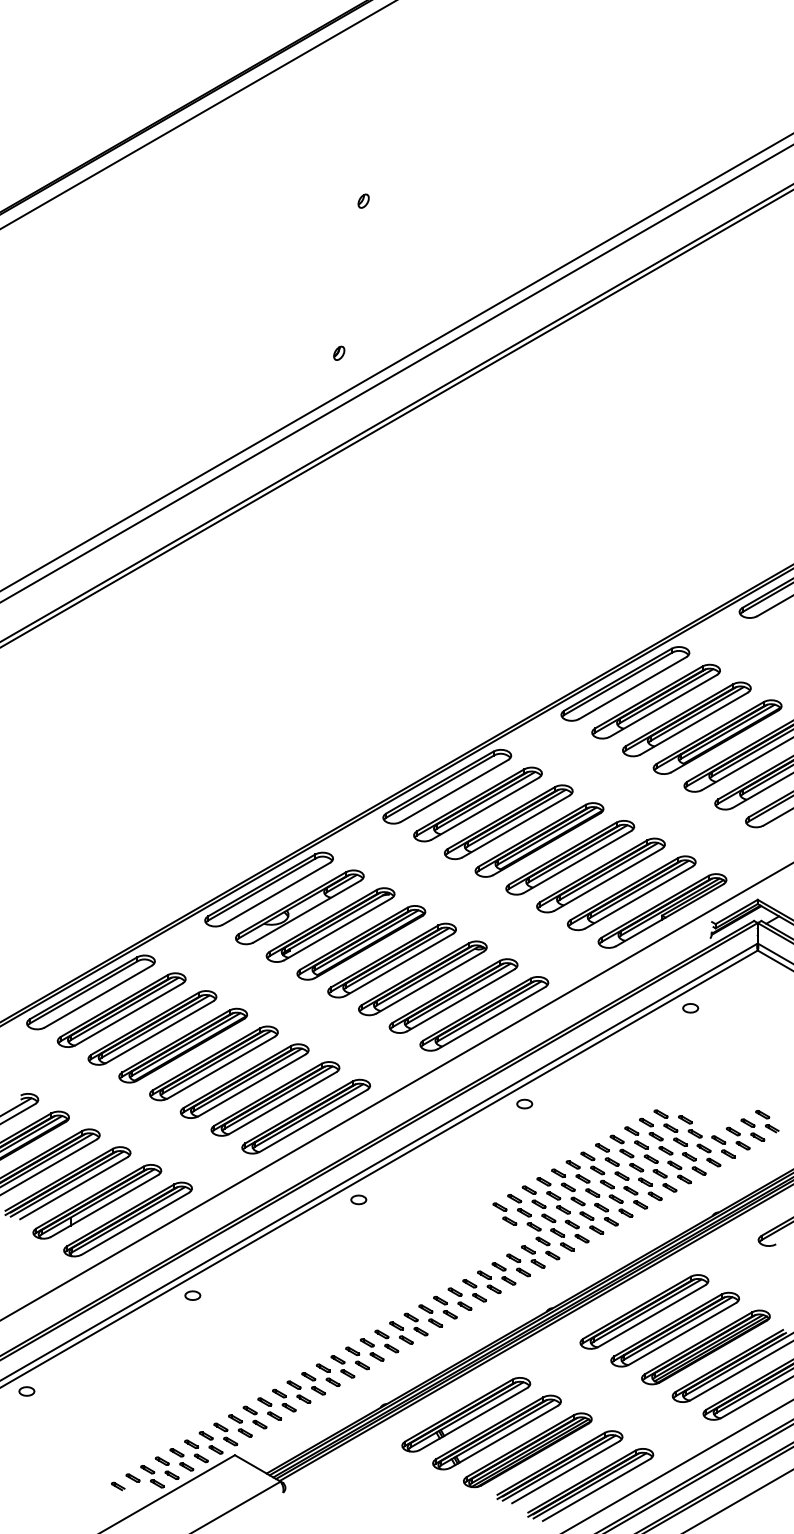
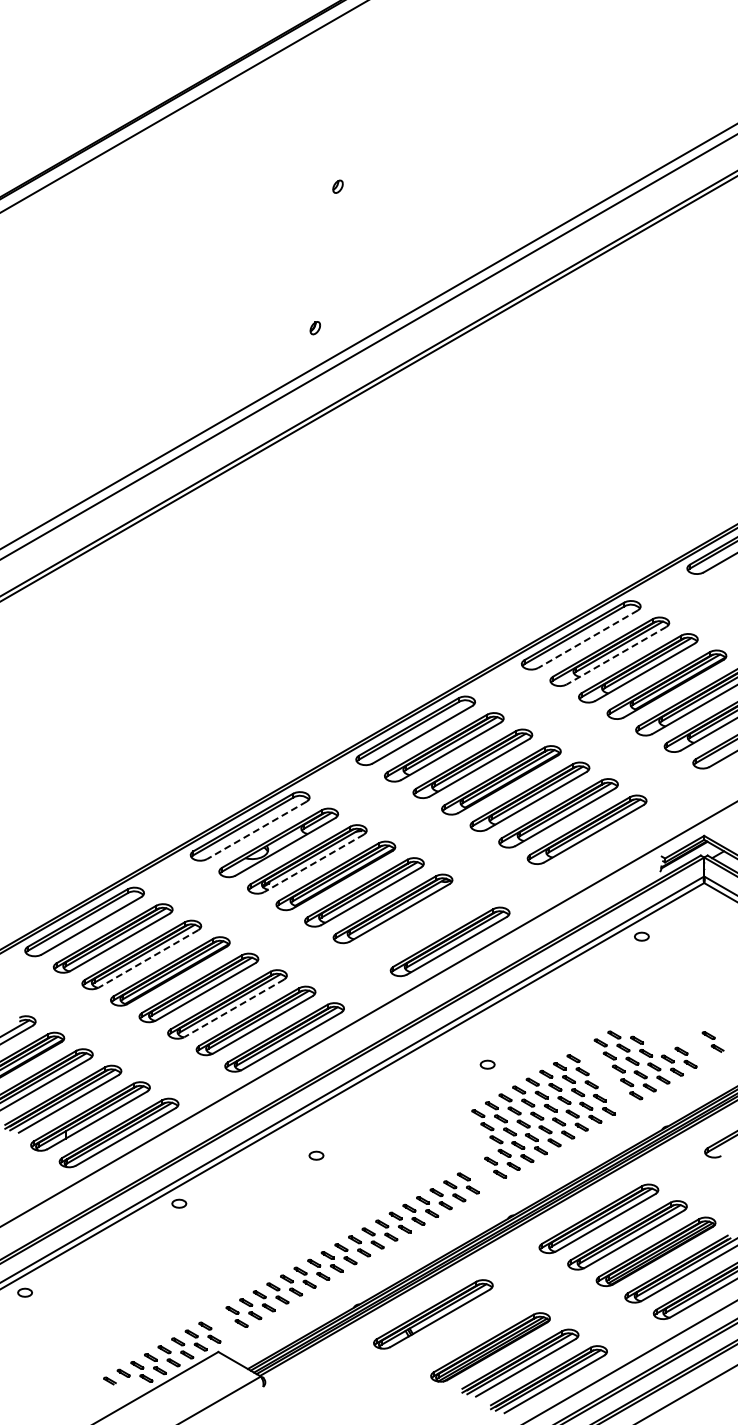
line: (633, 688) -> (588, 639), solid -> dashed
line: (663, 705) -> (616, 655), solid -> dashed
line: (275, 893) -> (256, 830), solid -> dashed
part: (662, 911) -> (615, 846), removed
line: (338, 929) -> (314, 863), solid -> dashed
part: (453, 996) -> (421, 925), removed
line: (159, 1031) -> (148, 958), solid -> dashed
line: (252, 1085) -> (234, 1008), solid -> dashed
part: (524, 1103) -> (487, 1064), moved
part: (752, 1129) -> (699, 1049), removed
part: (650, 1158) -> (604, 1076), removed
part: (358, 1199) -> (316, 1155), moved
part: (504, 1213) -> (468, 1127), removed
part: (518, 1265) -> (481, 1175), removed
part: (240, 1425) -> (223, 1324), removed
part: (496, 1432) -> (461, 1330), removed

